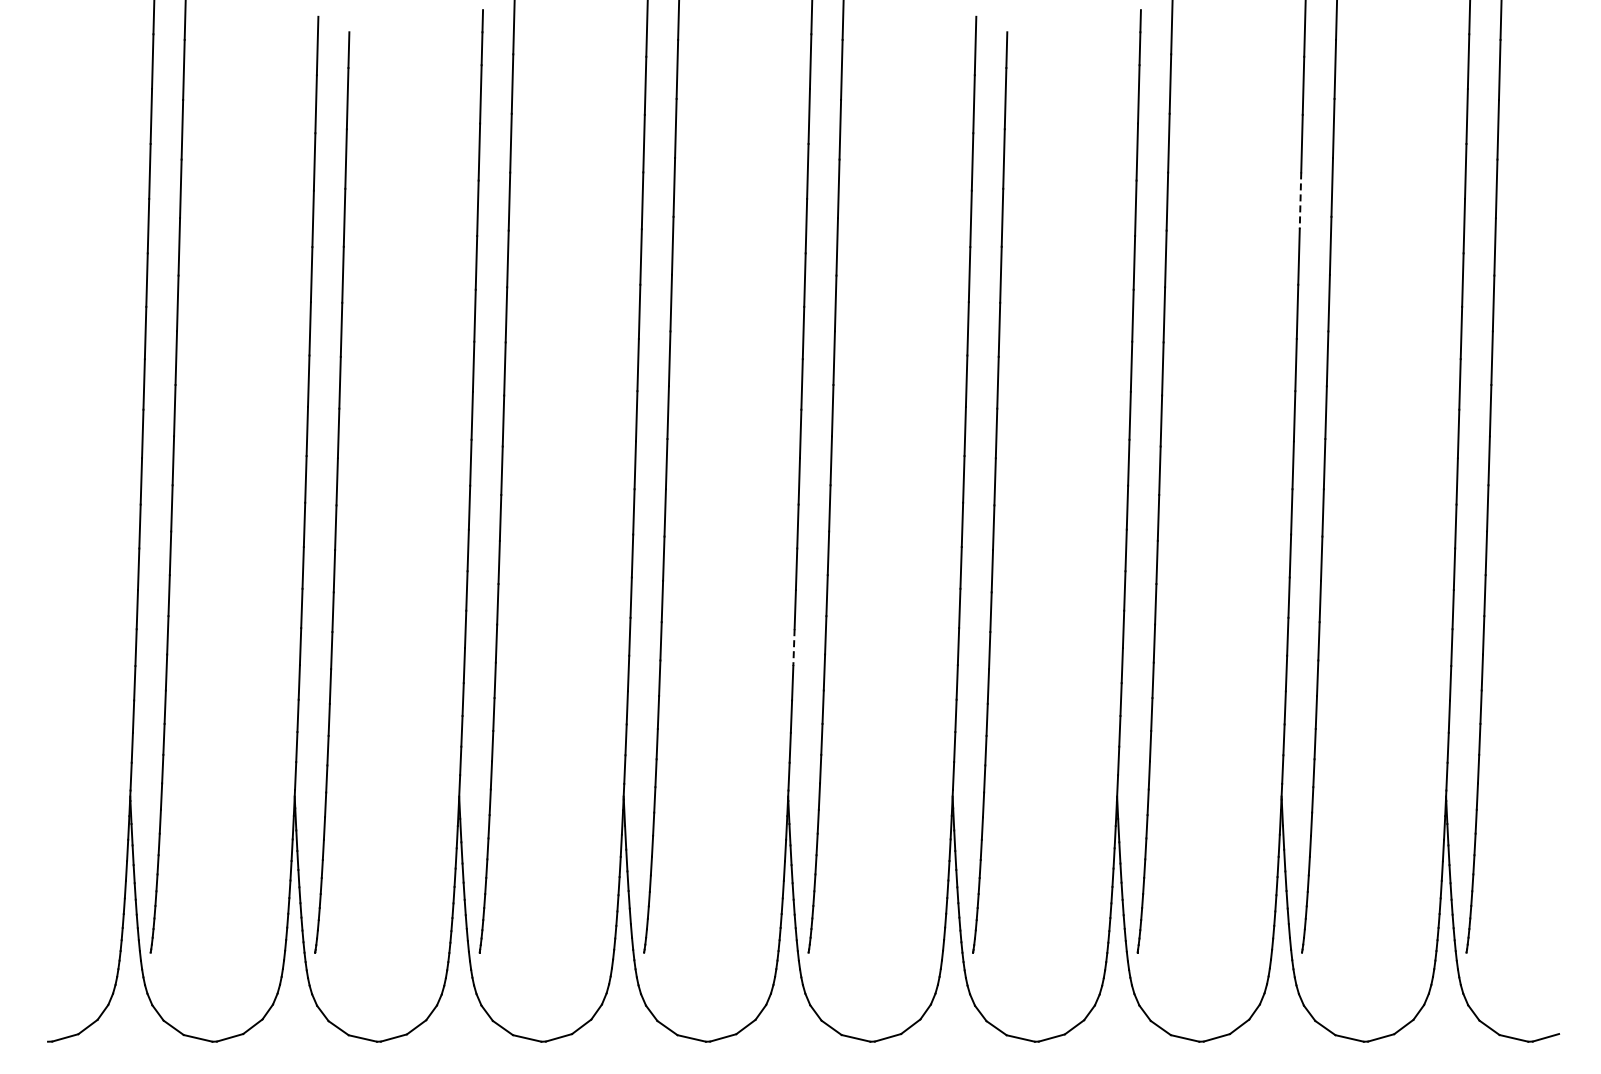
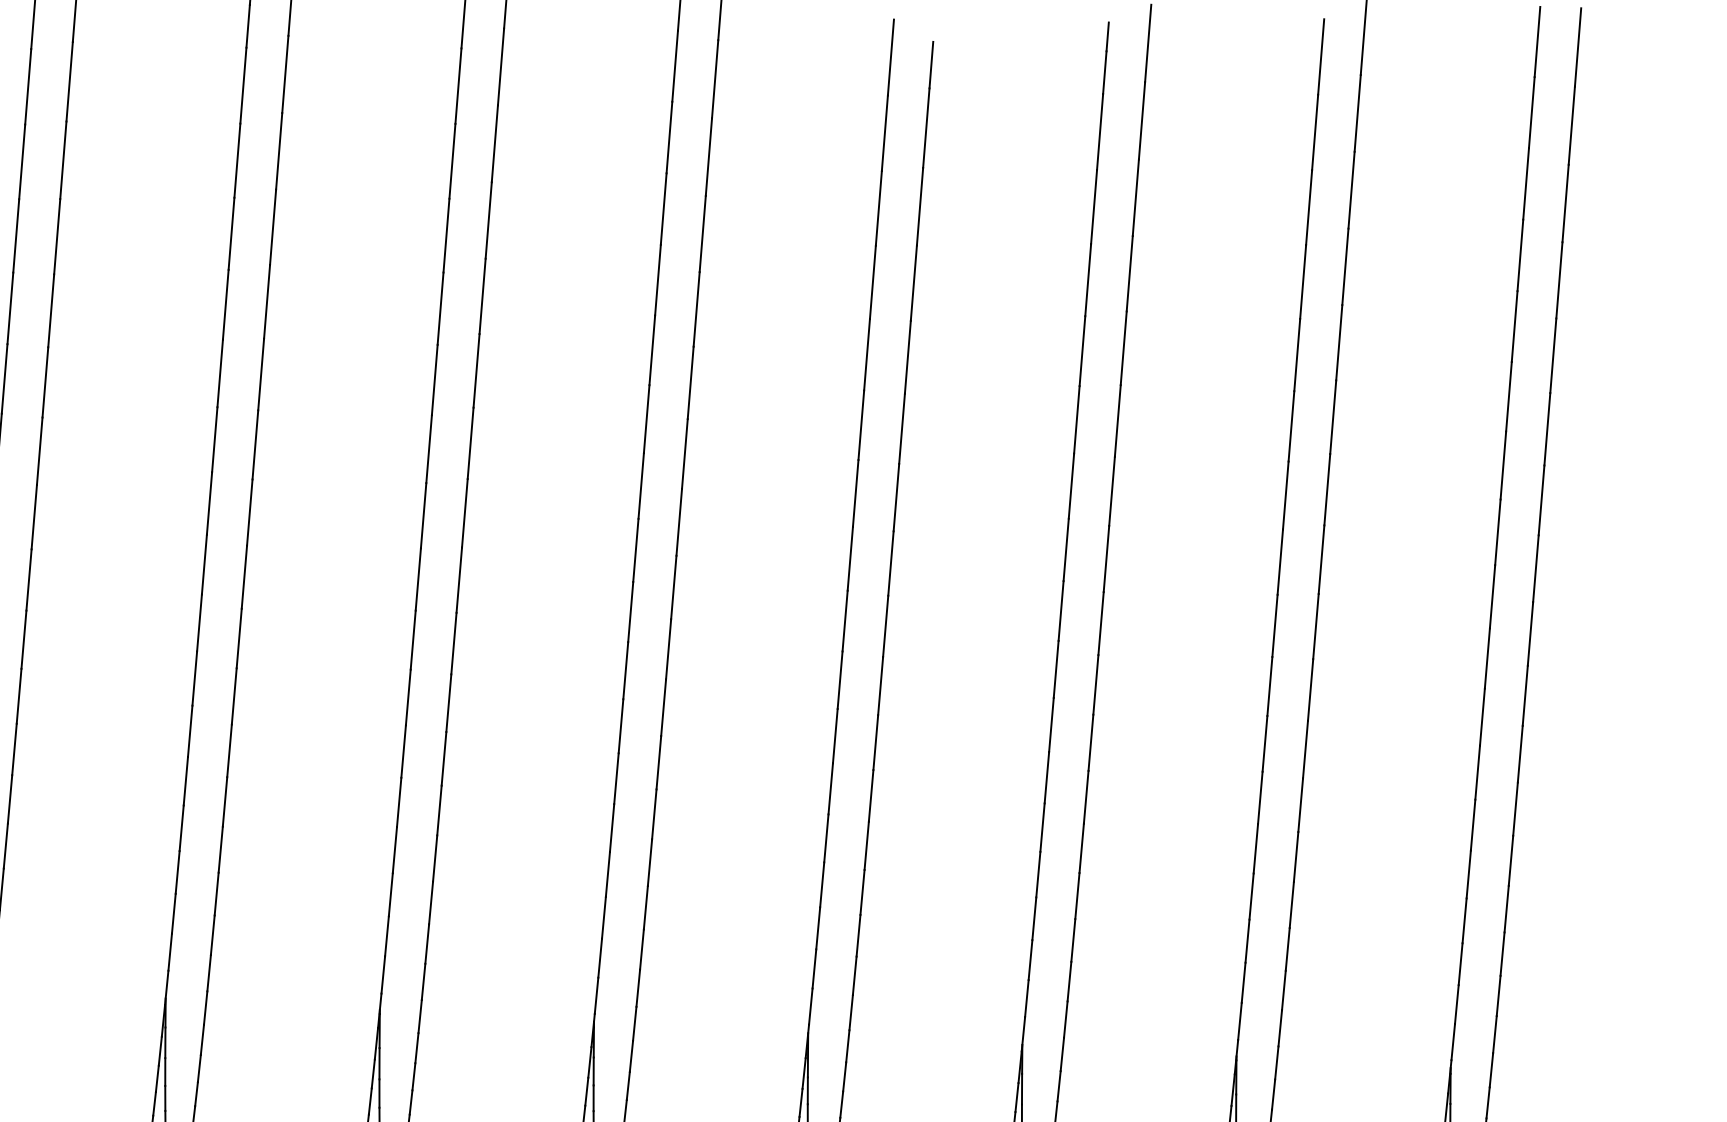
line: (1300, 201) -> (1303, 282), dashed -> solid
line: (793, 648) -> (611, 829), dashed -> solid

